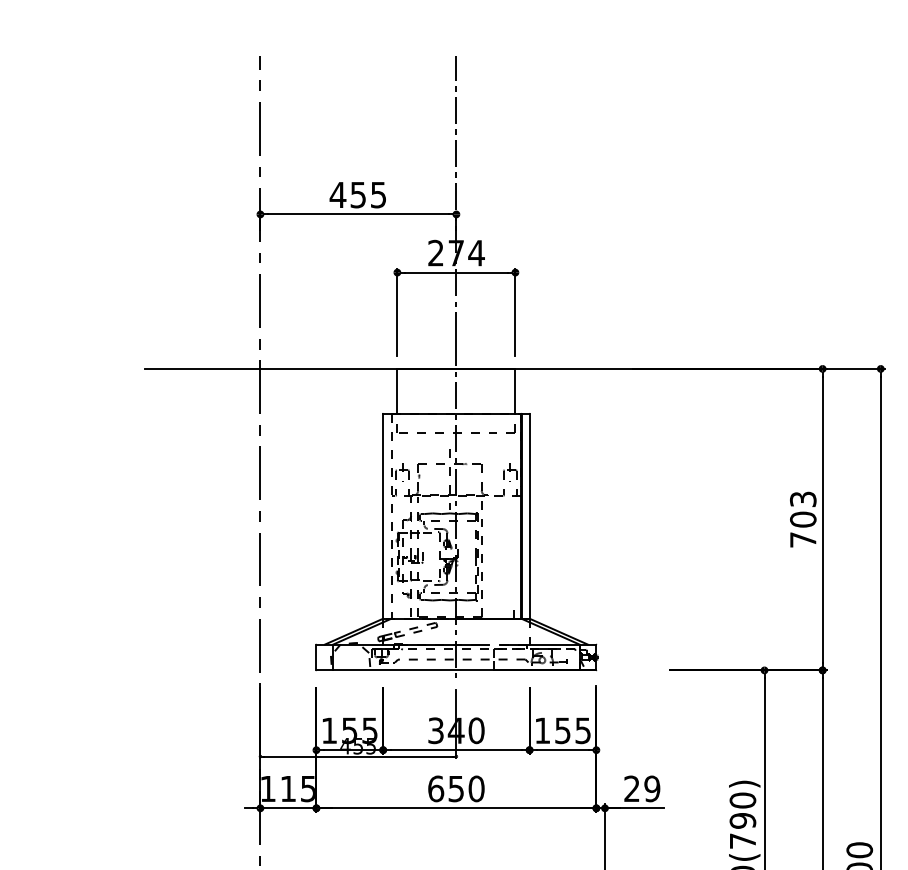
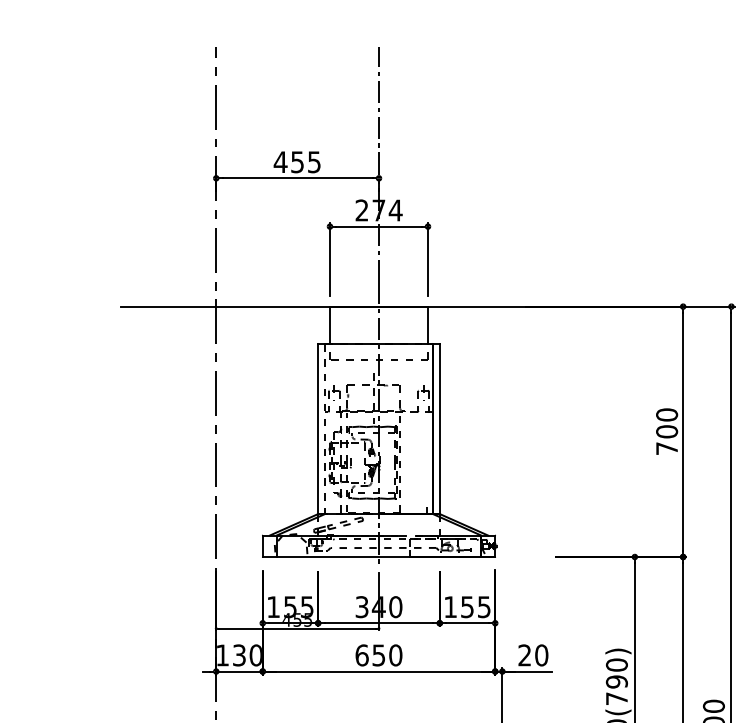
text: (803, 499) -> (667, 415), 703 -> 700
text: (297, 788) -> (247, 655), 115 -> 130
text: (652, 788) -> (541, 655), 29 -> 20

